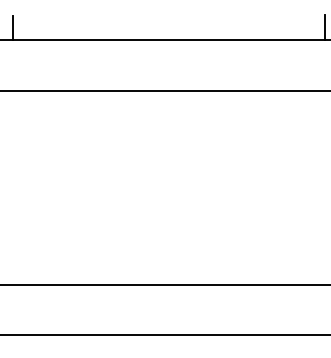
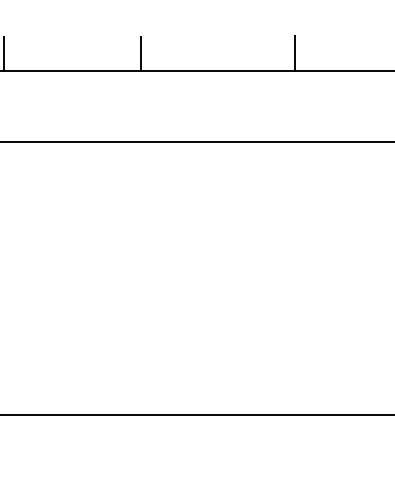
line: (109, 27) -> (140, 53), added
line: (219, 27) -> (294, 53), added

